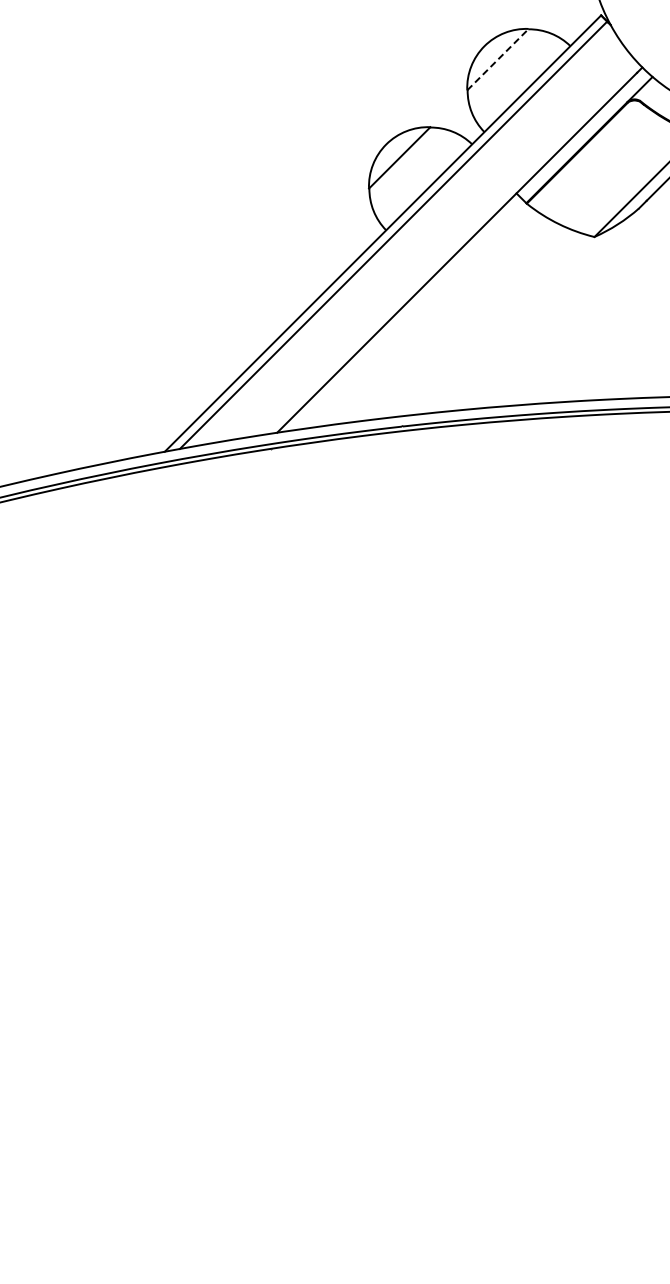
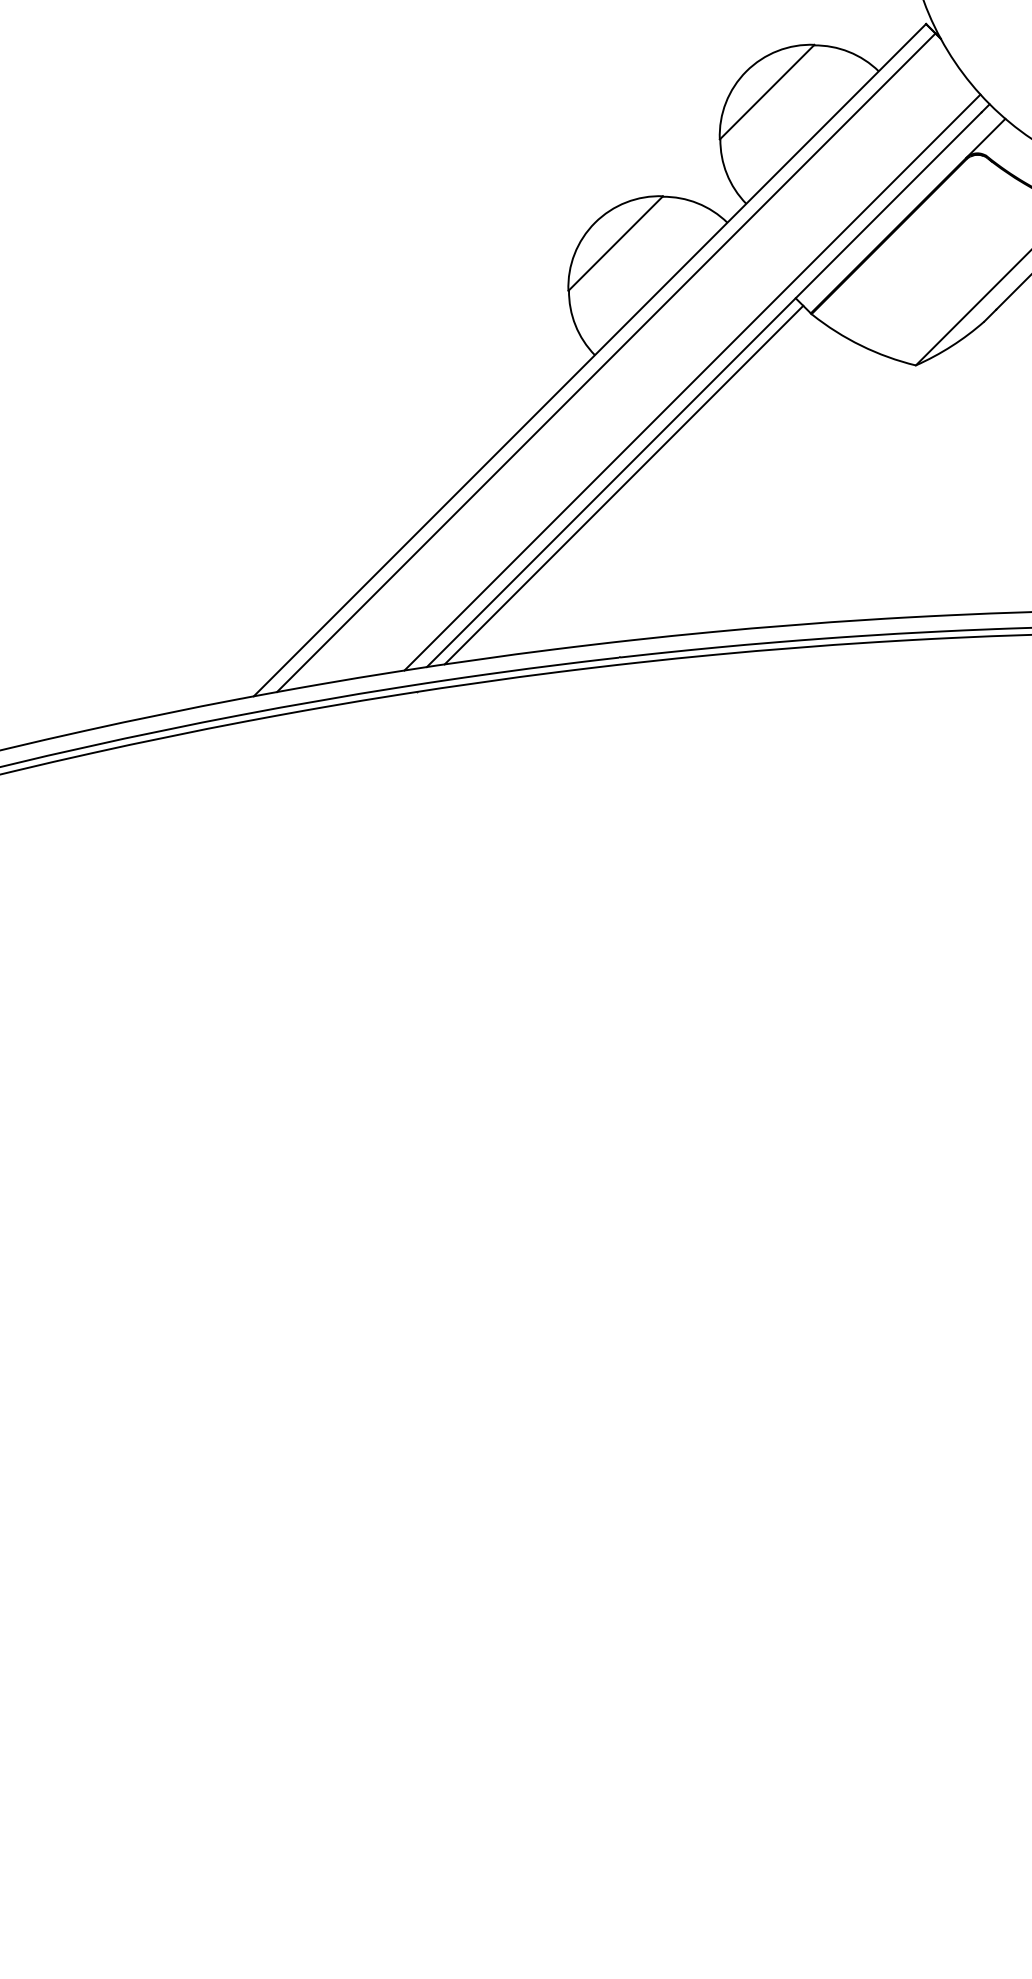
line: (498, 59) -> (767, 91), dashed -> solid
line: (449, 247) -> (692, 381), added
line: (404, 314) -> (623, 484), added

